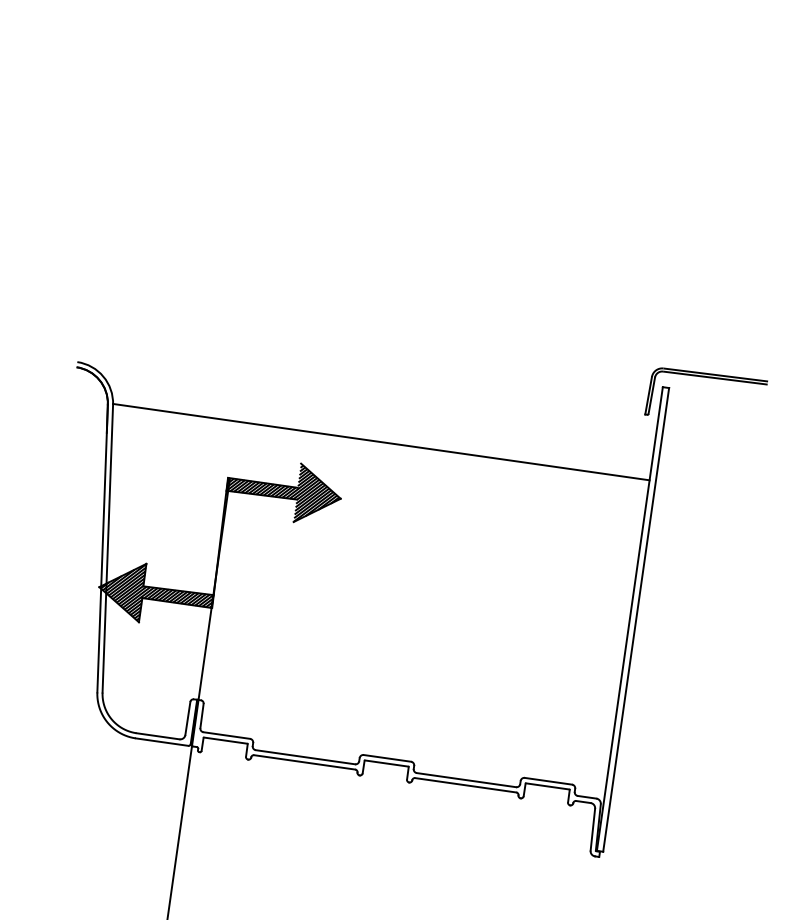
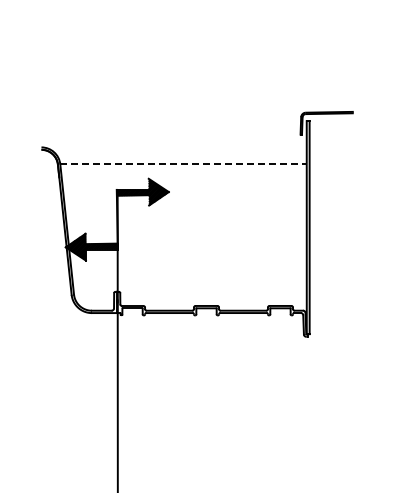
line: (383, 441) -> (184, 163), solid -> dashed

